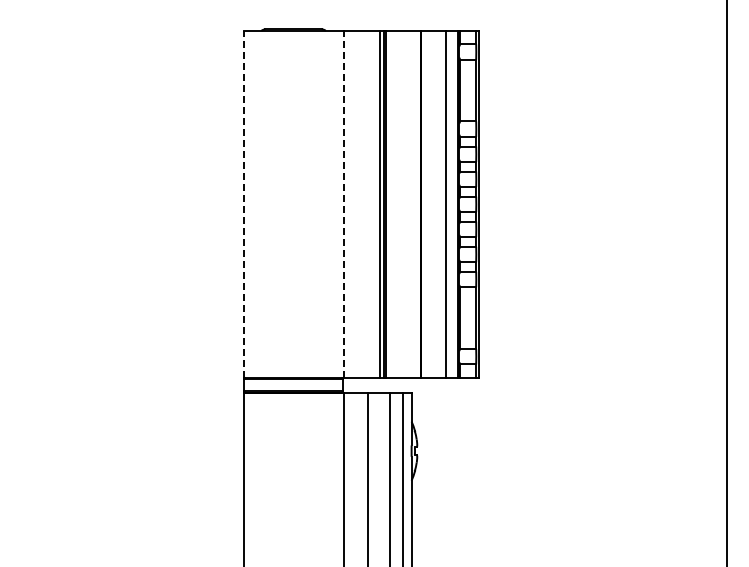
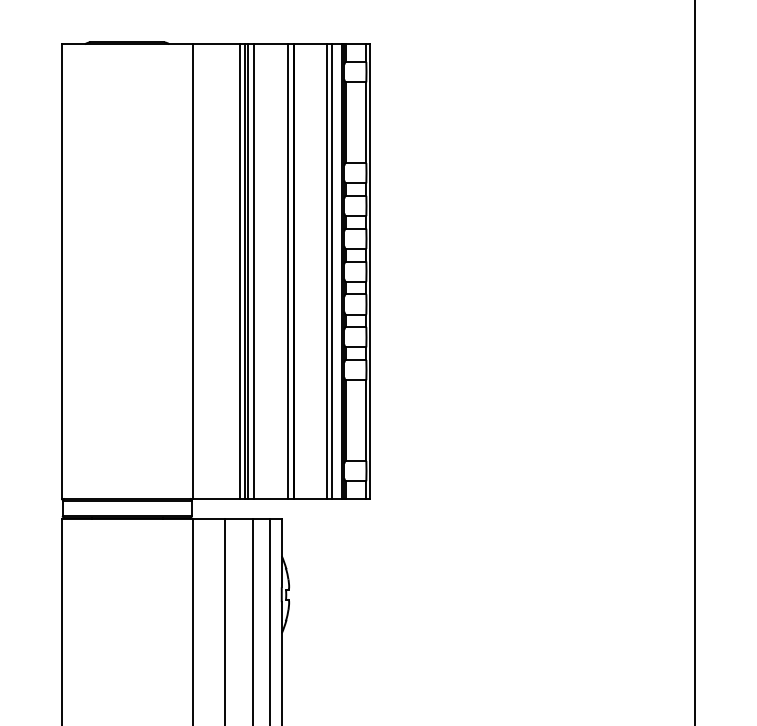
line: (243, 203) -> (61, 270), dashed -> solid
line: (343, 203) -> (192, 270), dashed -> solid
line: (390, 203) -> (254, 270), added
line: (416, 203) -> (288, 270), added
line: (449, 203) -> (331, 270), added

